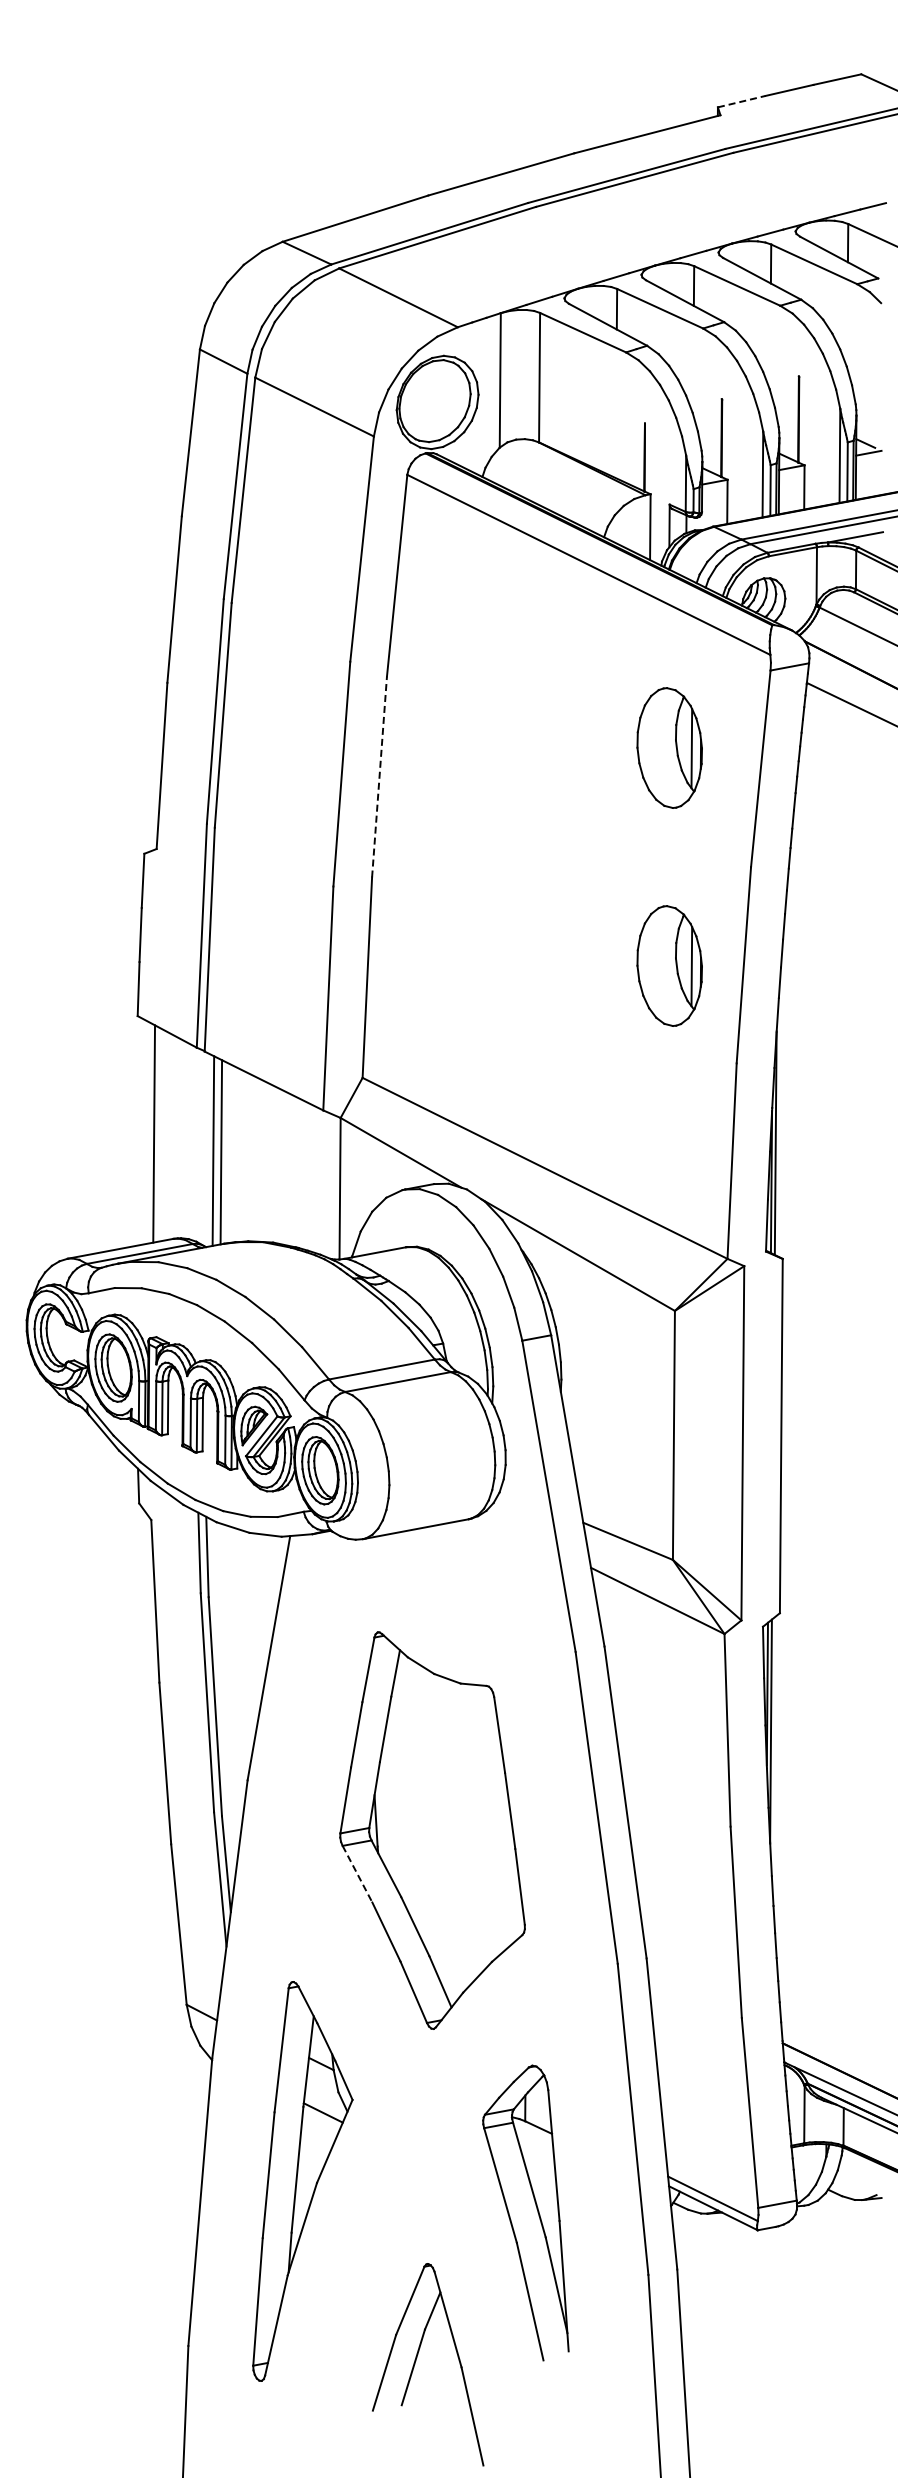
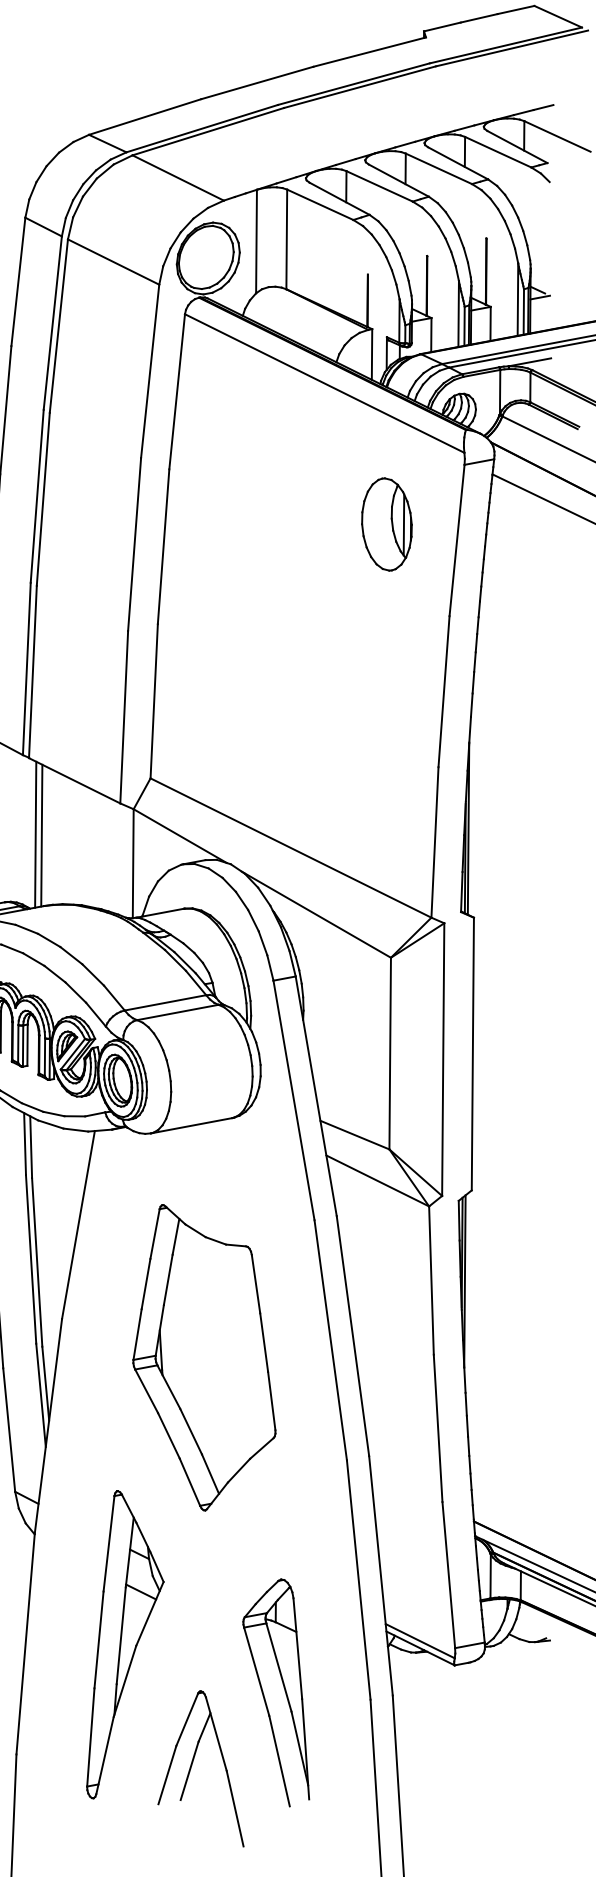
line: (741, 101) -> (442, 26), dashed -> solid
line: (379, 776) -> (163, 546), dashed -> solid
part: (669, 965) -> (386, 691), removed
line: (357, 1874) -> (146, 1391), dashed -> solid
part: (302, 2181) -> (125, 1644), moved
part: (536, 2209) -> (284, 1690), moved

